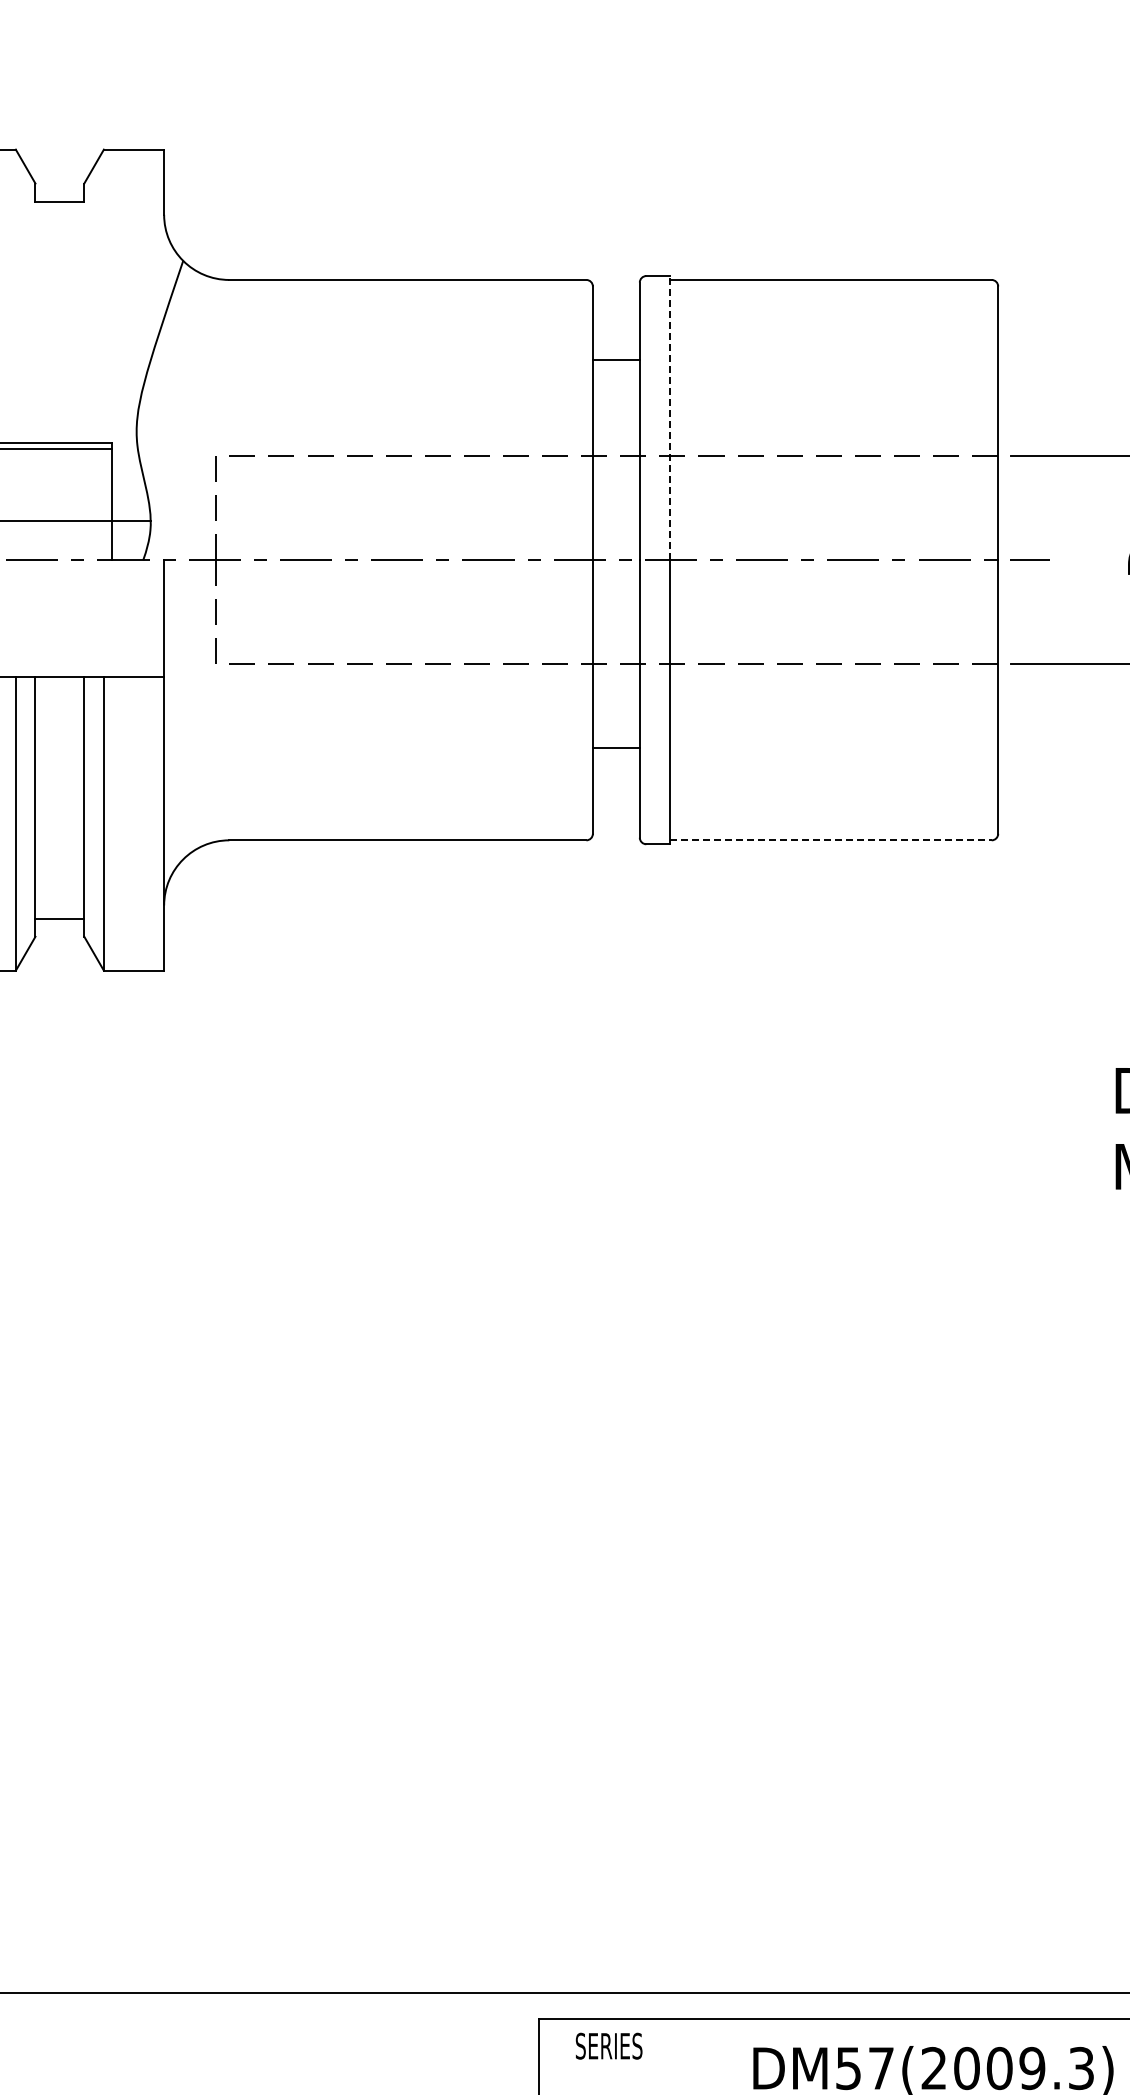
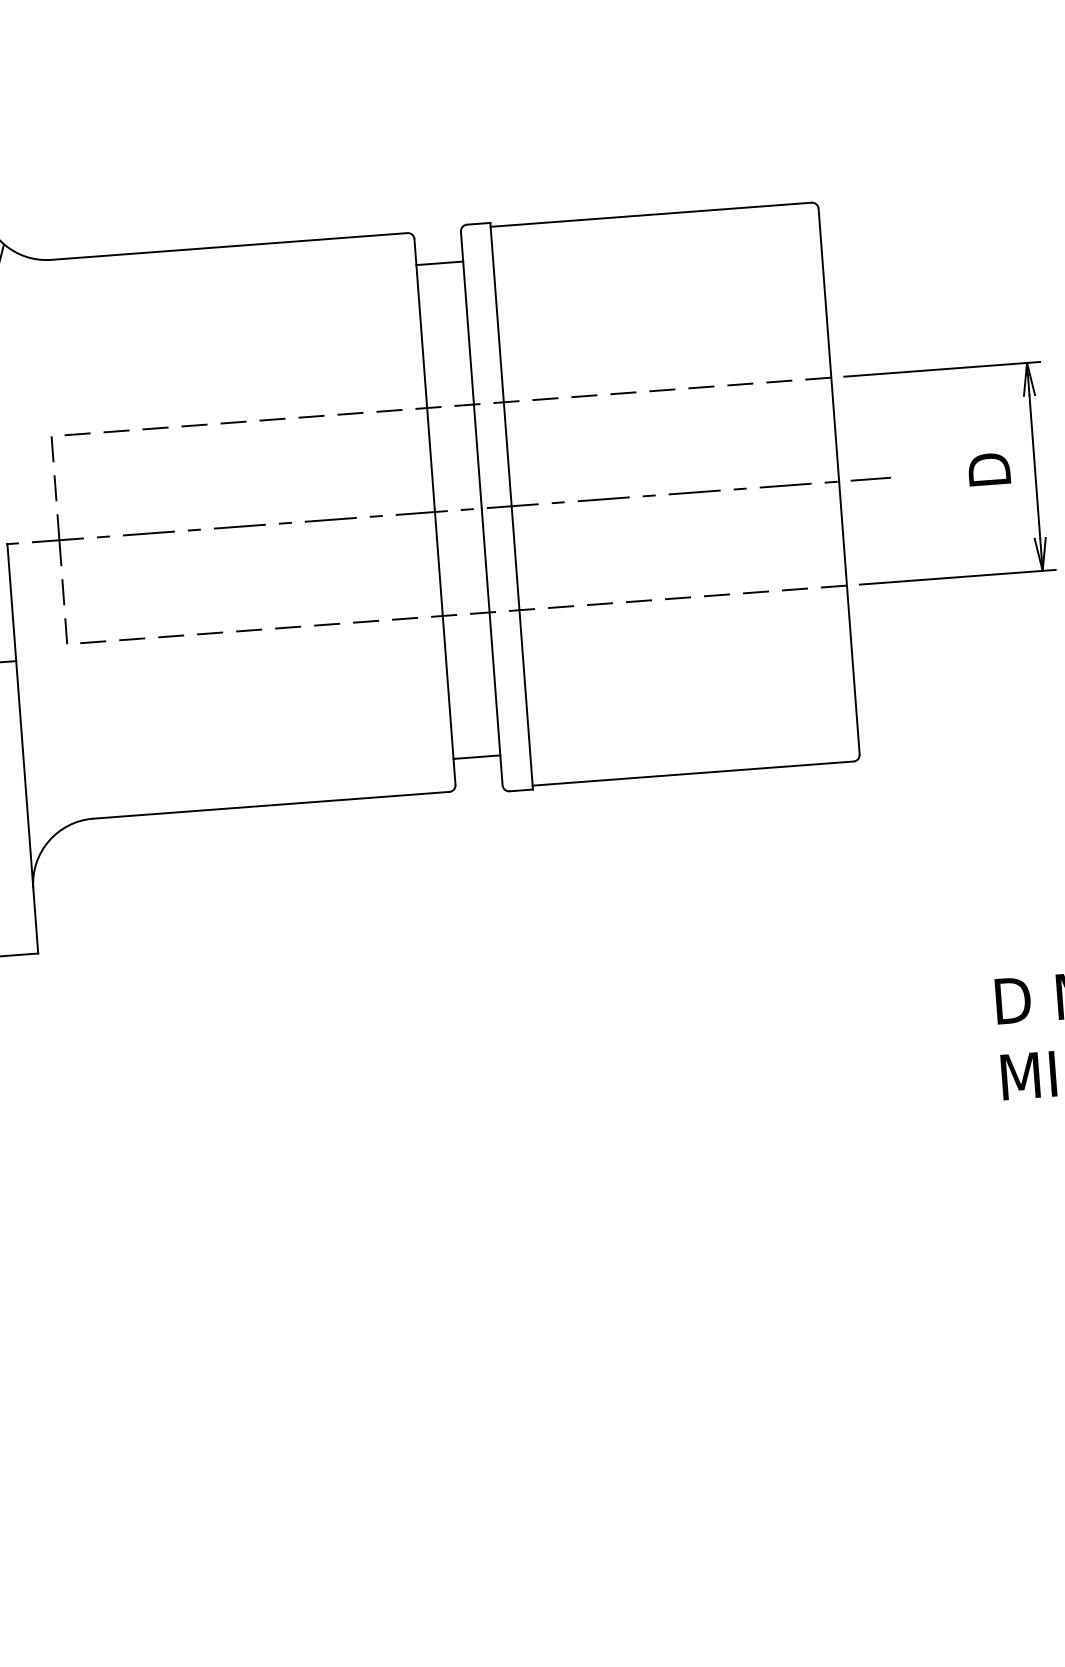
line: (615, 359) -> (438, 263), moved
line: (669, 417) -> (500, 364), dashed -> solid
line: (615, 747) -> (476, 756), moved
line: (830, 840) -> (692, 773), dashed -> solid

